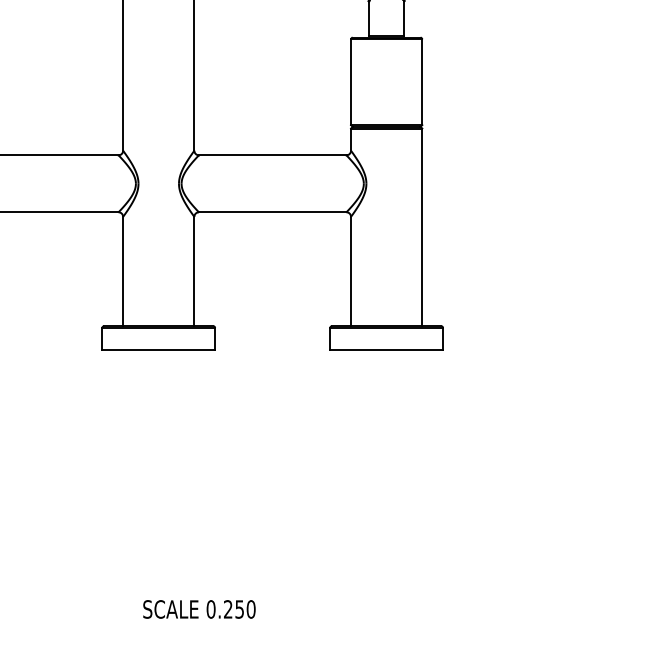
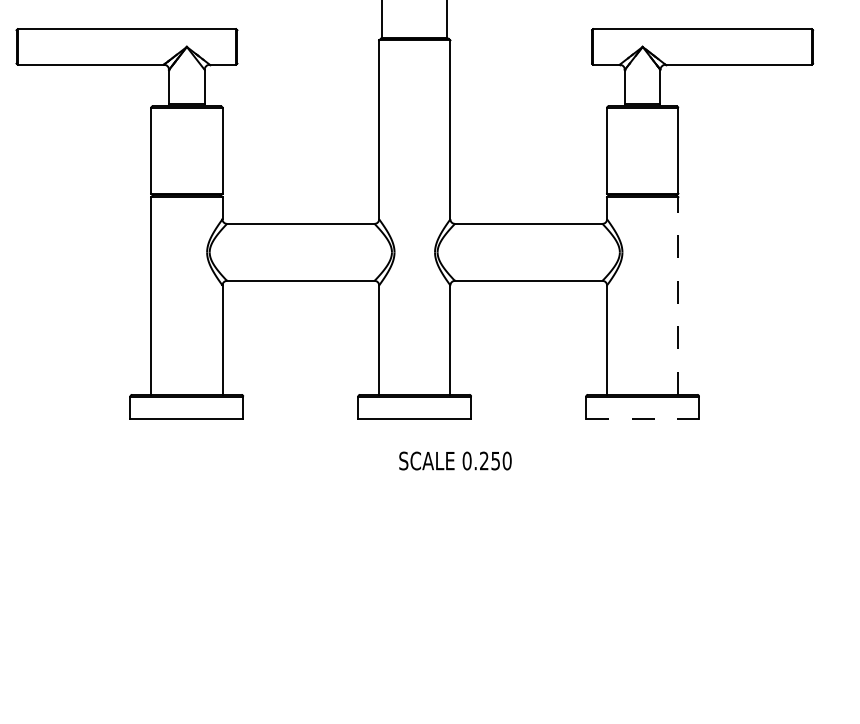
line: (422, 226) -> (678, 295), solid -> dashed
line: (387, 350) -> (643, 419), solid -> dashed
text: (199, 608) -> (455, 460), moved

